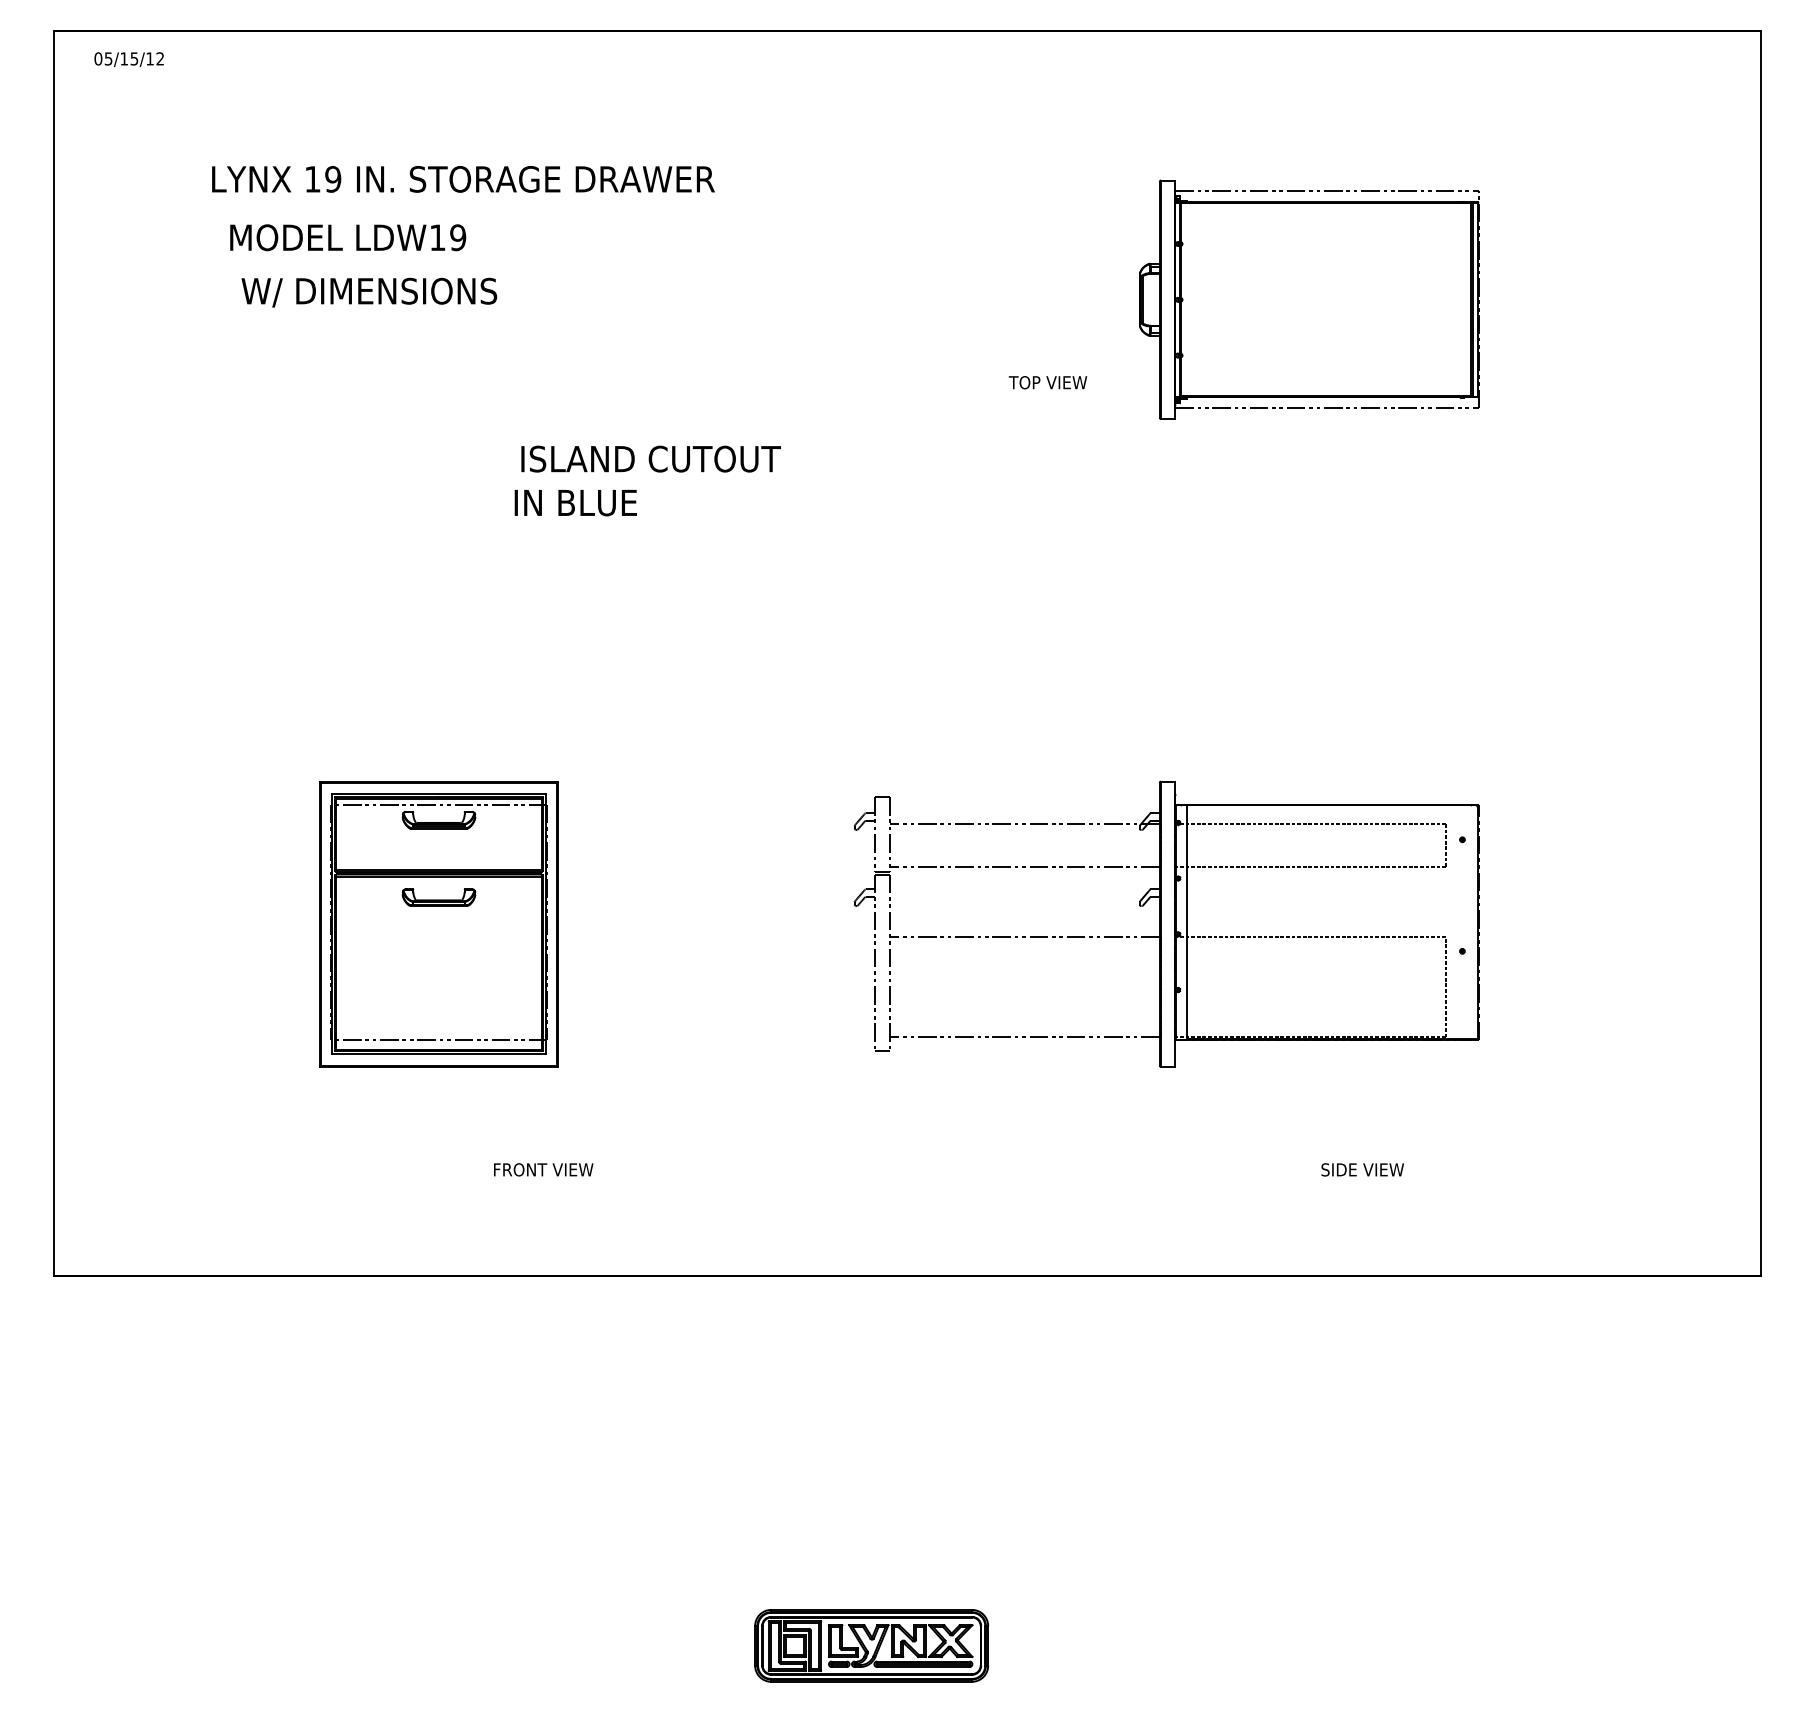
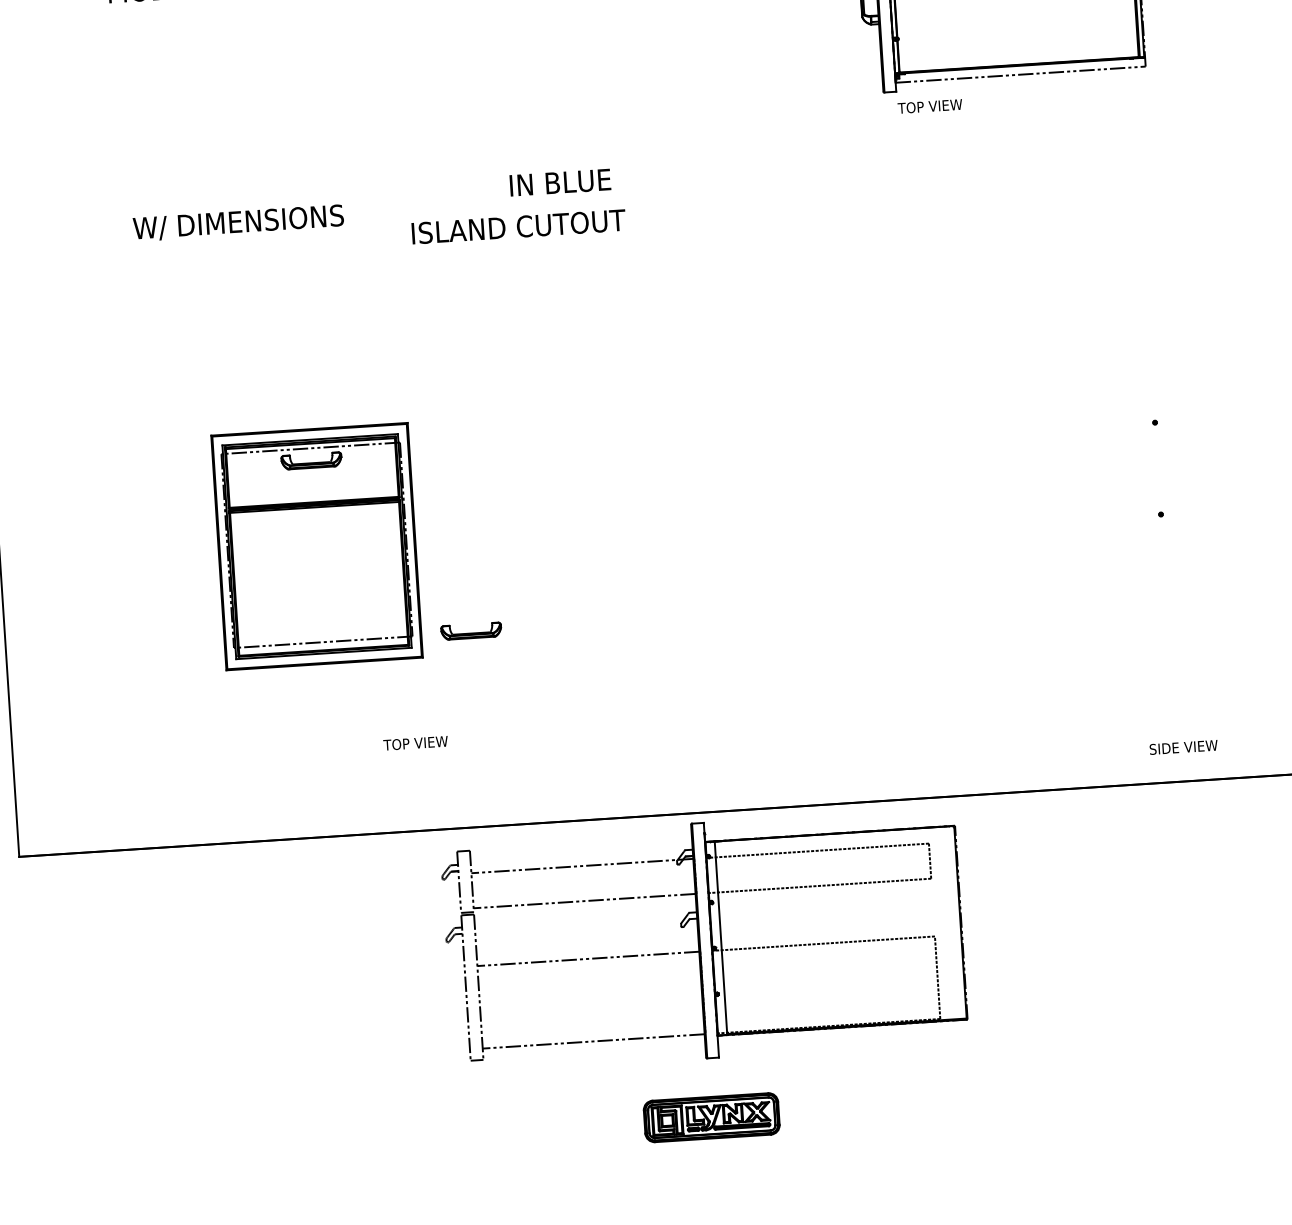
text: (369, 292) -> (238, 222), moved
text: (1047, 382) -> (929, 106), moved
text: (650, 458) -> (518, 226), moved
text: (575, 503) -> (560, 183), moved
part: (438, 897) -> (470, 631), moved
part: (1166, 923) -> (704, 940), moved
text: (543, 1169) -> (416, 743), FRONT VIEW -> TOP VIEW
text: (1362, 1169) -> (1183, 747), moved
part: (871, 1645) -> (711, 1117), size x0.7

